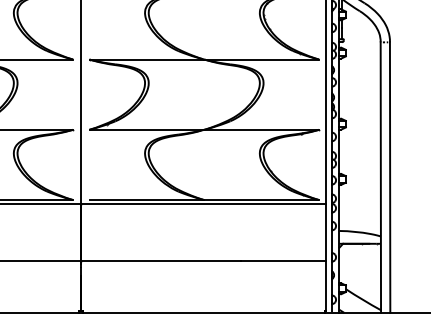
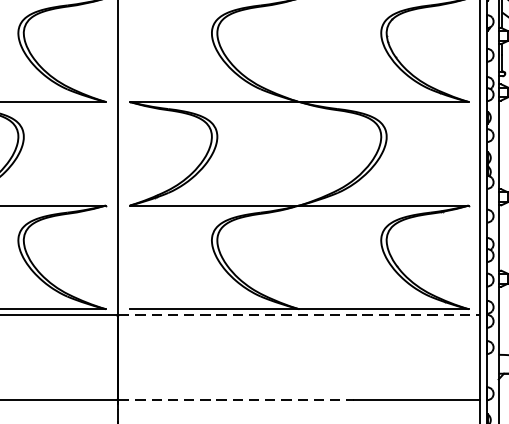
line: (204, 204) -> (299, 315), solid -> dashed
line: (161, 261) -> (236, 399), solid -> dashed

